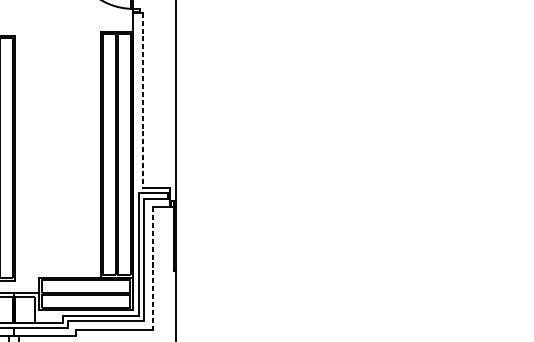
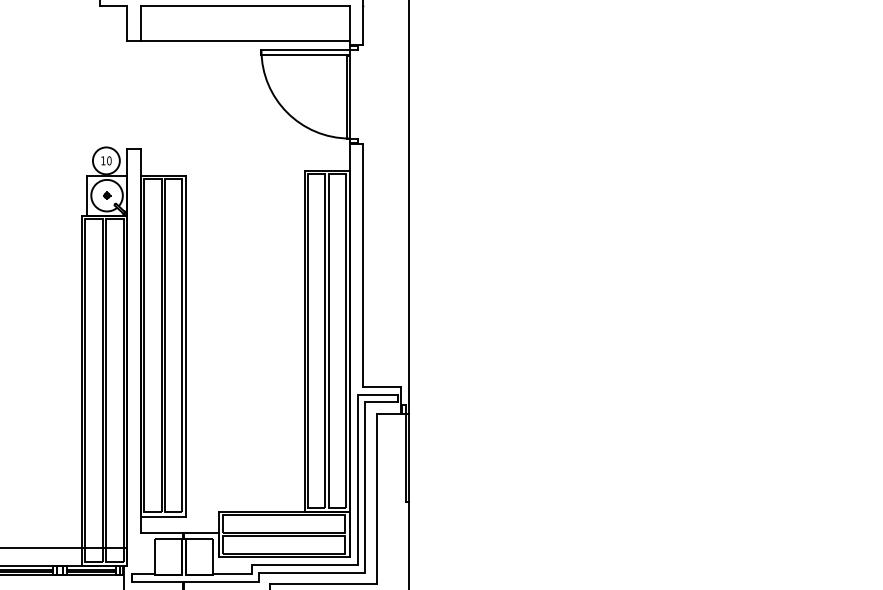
line: (143, 100) -> (363, 265), dashed -> solid
line: (152, 268) -> (376, 499), dashed -> solid

